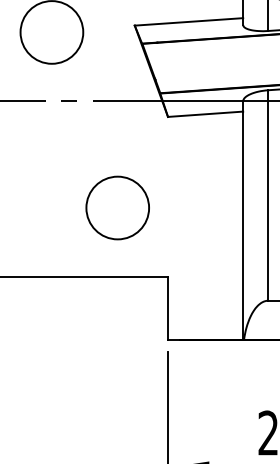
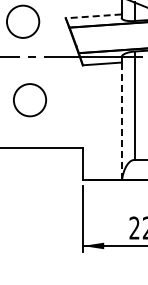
line: (188, 22) -> (93, 16), solid -> dashed
circle: (116, 208) -> (29, 100), moved
line: (242, 226) -> (121, 121), solid -> dashed

